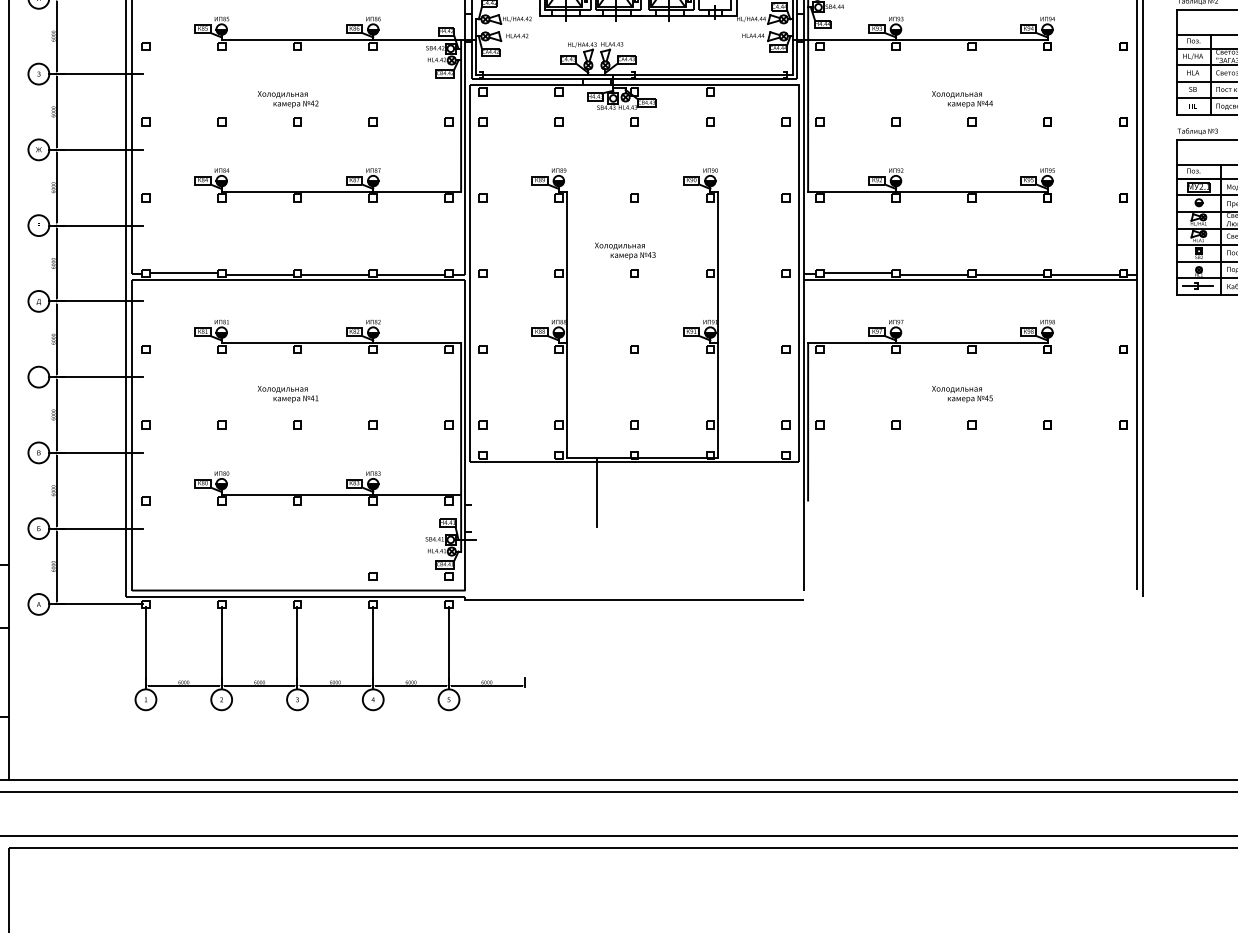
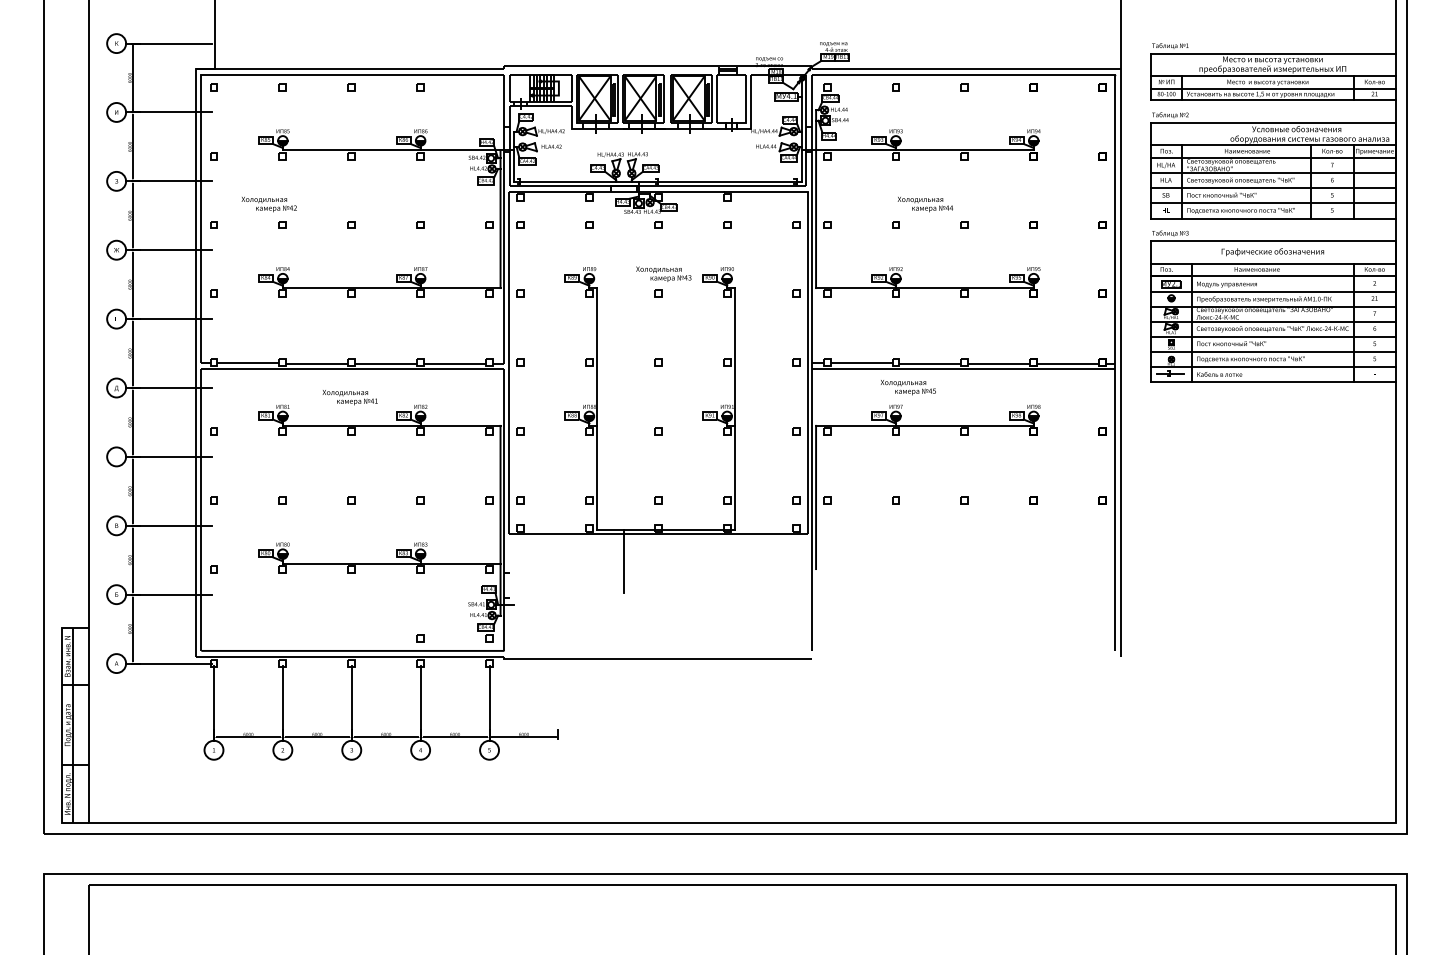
text: (287, 99) -> (268, 204), moved
text: (961, 99) -> (924, 204), moved
text: (624, 250) -> (663, 273), moved
text: (287, 394) -> (349, 397), moved
text: (962, 394) -> (908, 387), moved

